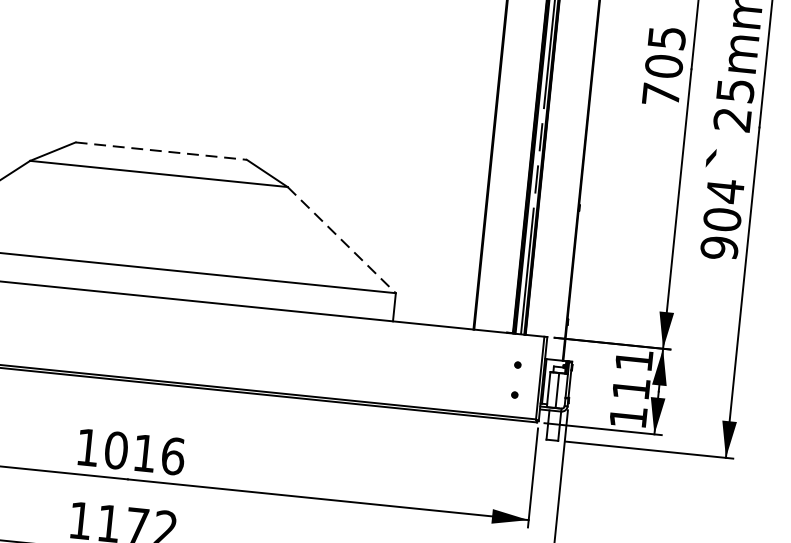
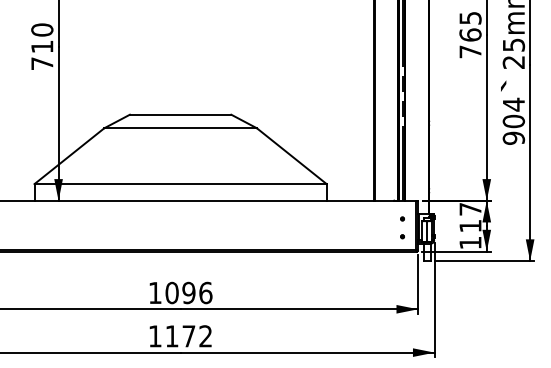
text: (664, 65) -> (470, 34), 705 -> 765
line: (161, 150) -> (180, 114), dashed -> solid
line: (341, 240) -> (291, 156), dashed -> solid
text: (634, 360) -> (470, 209), 111 -> 117
text: (144, 452) -> (188, 292), 1016 -> 1096

